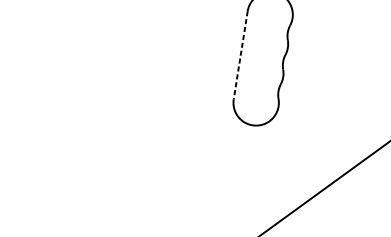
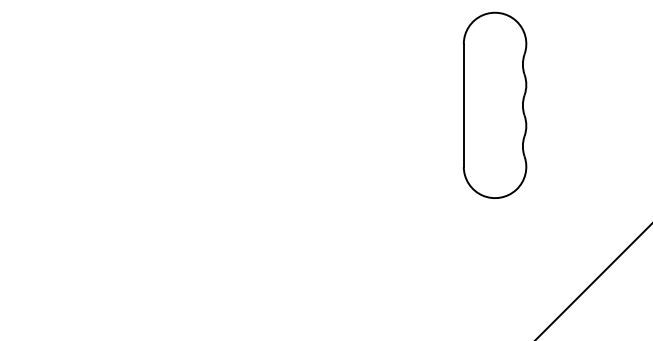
line: (240, 55) -> (463, 105), dashed -> solid

